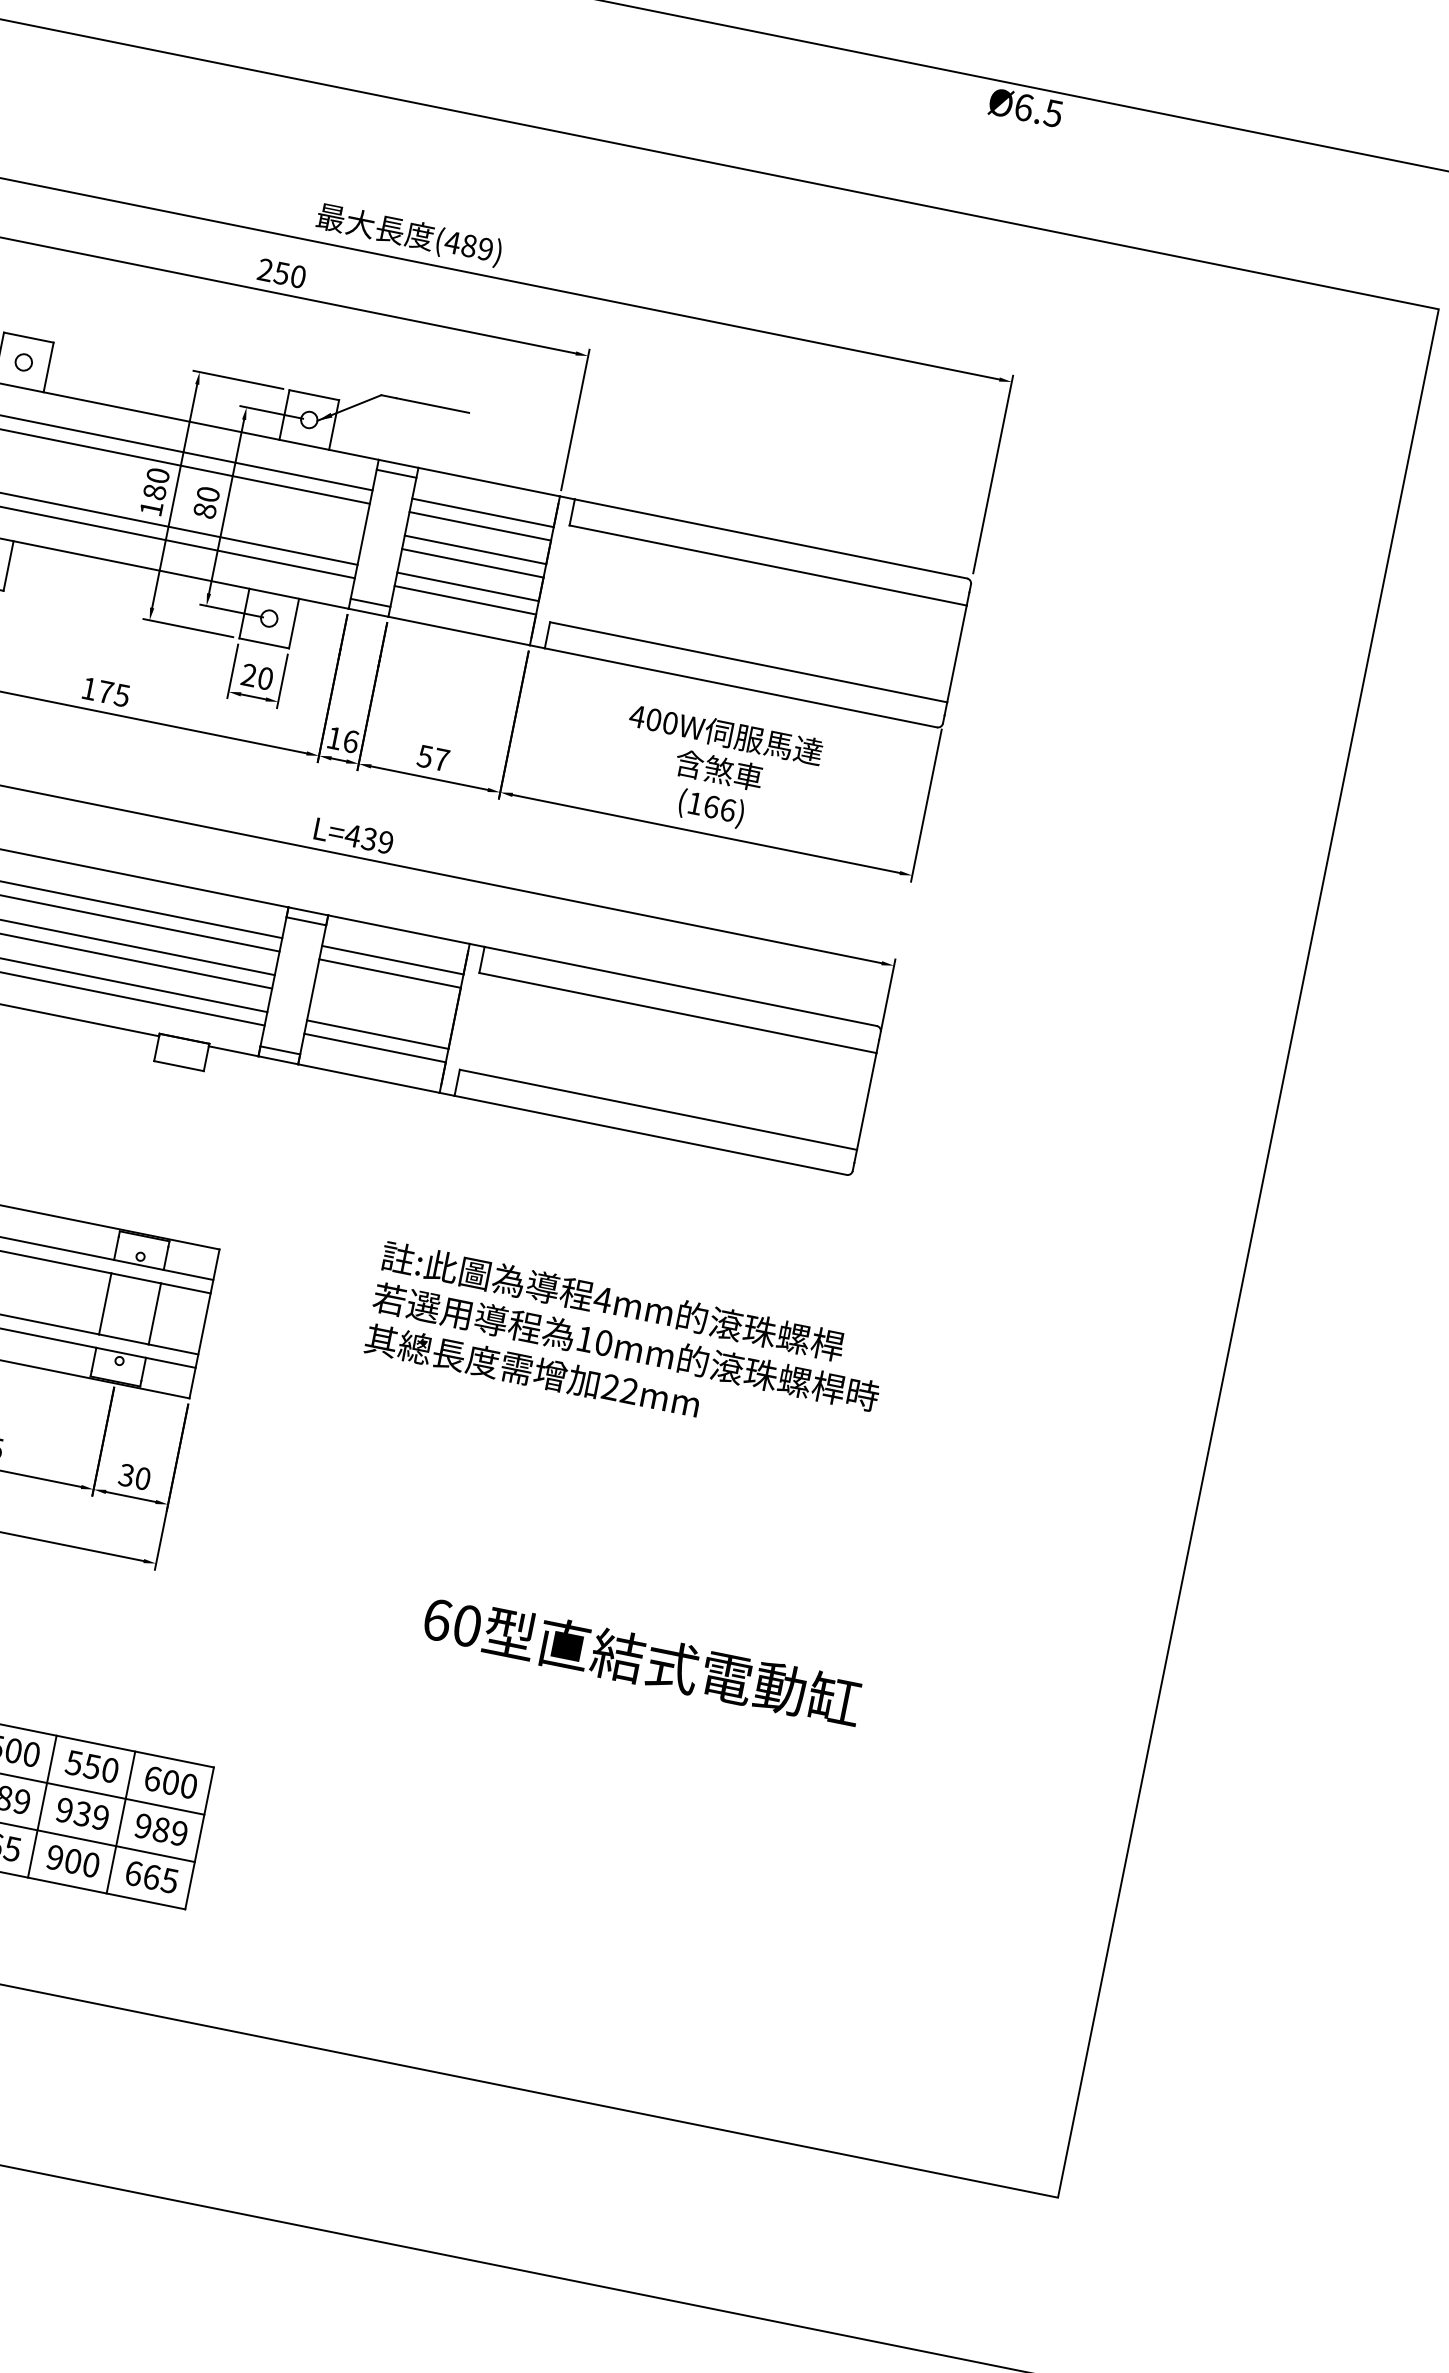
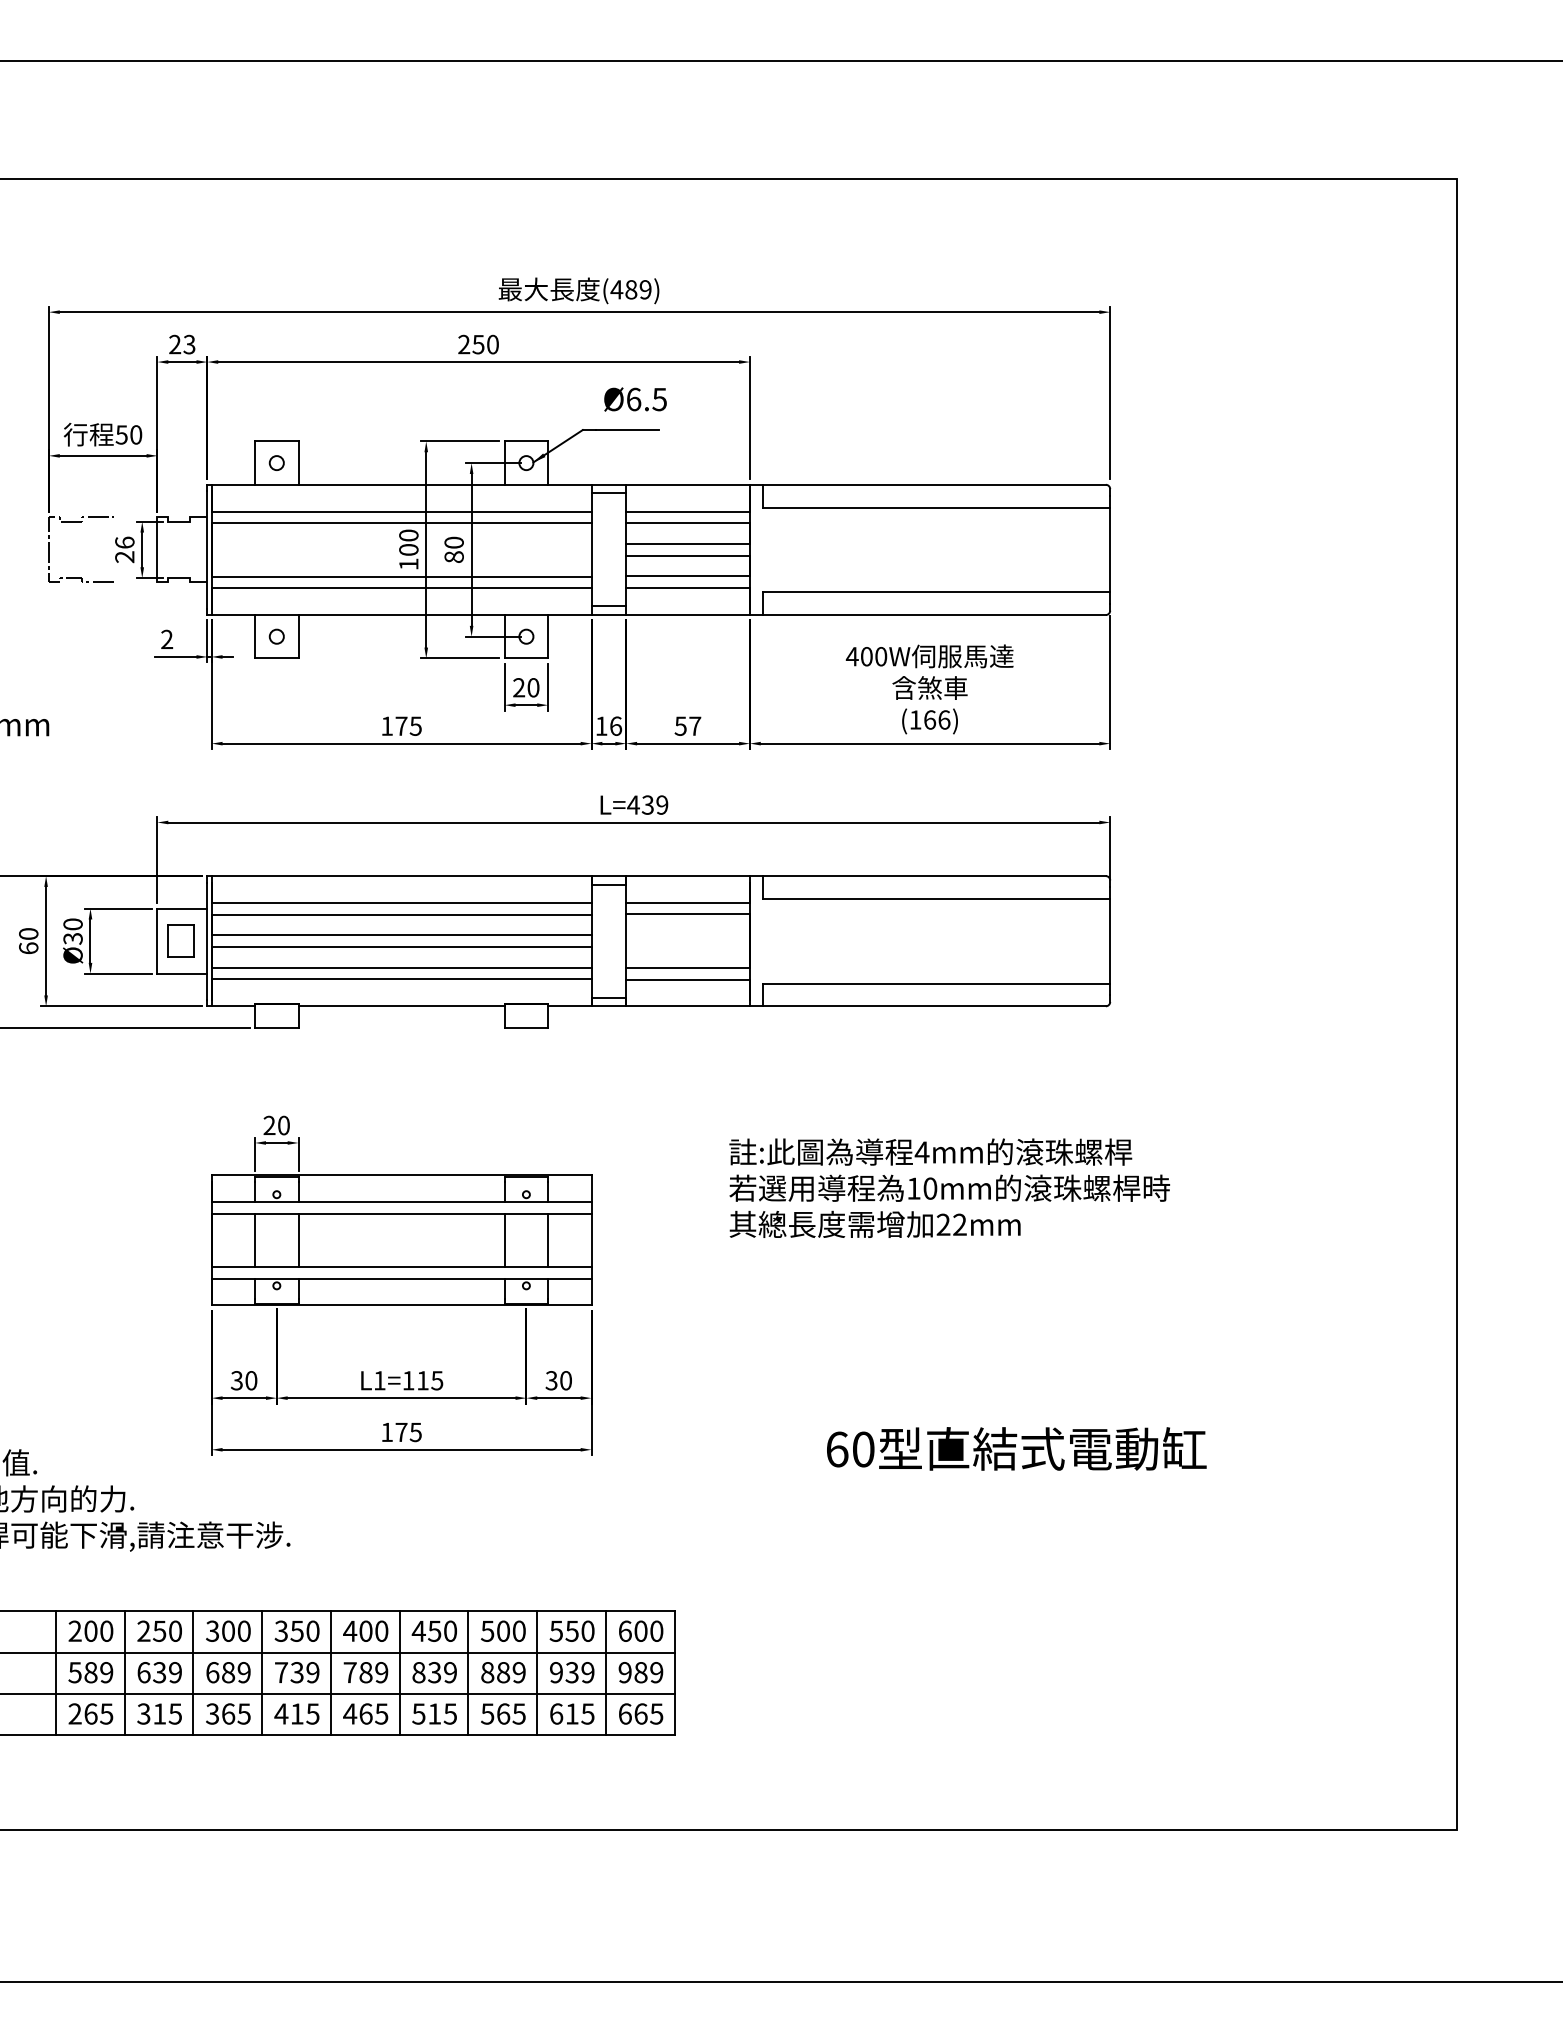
text: (1025, 107) -> (635, 399), moved
text: (154, 491) -> (408, 549), 180 -> 100
text: (73, 1860) -> (572, 1713), 900 -> 615

